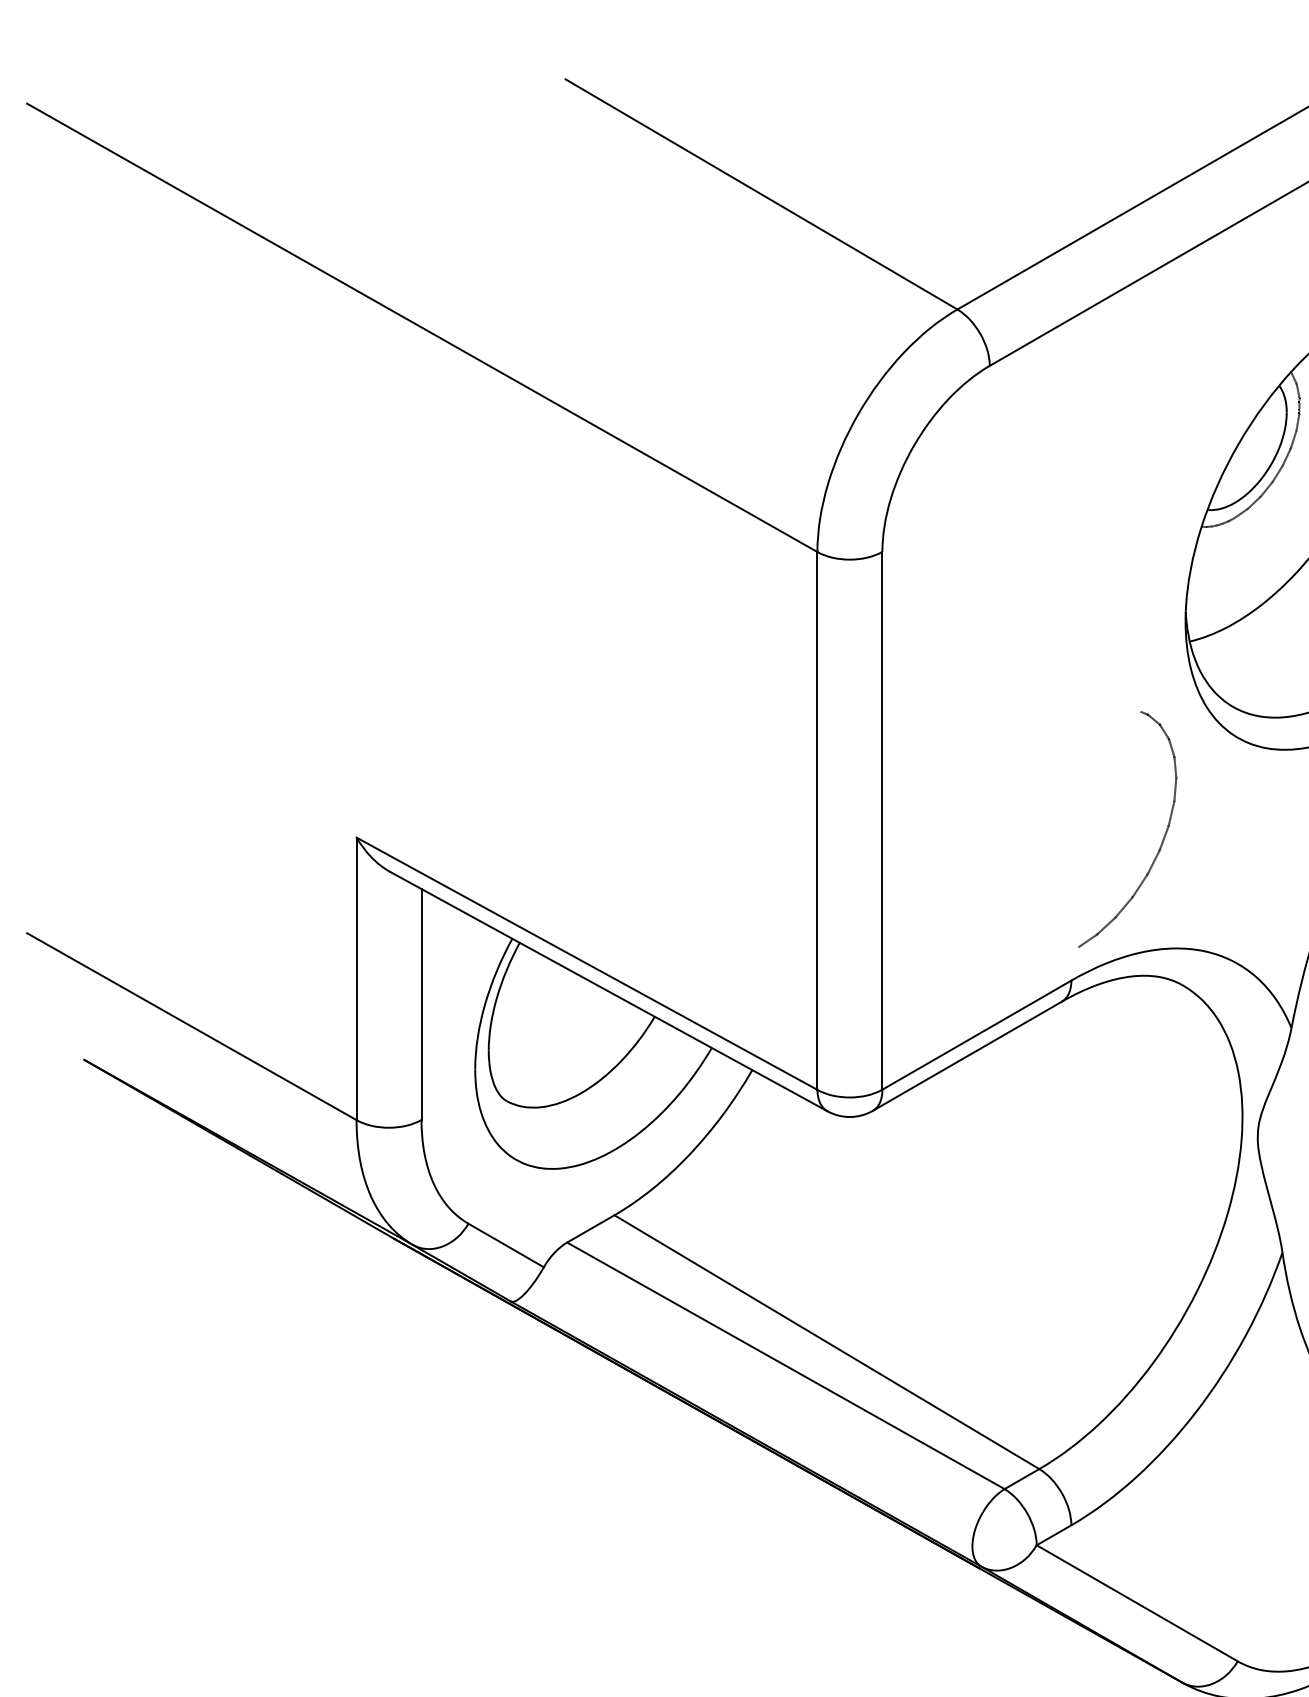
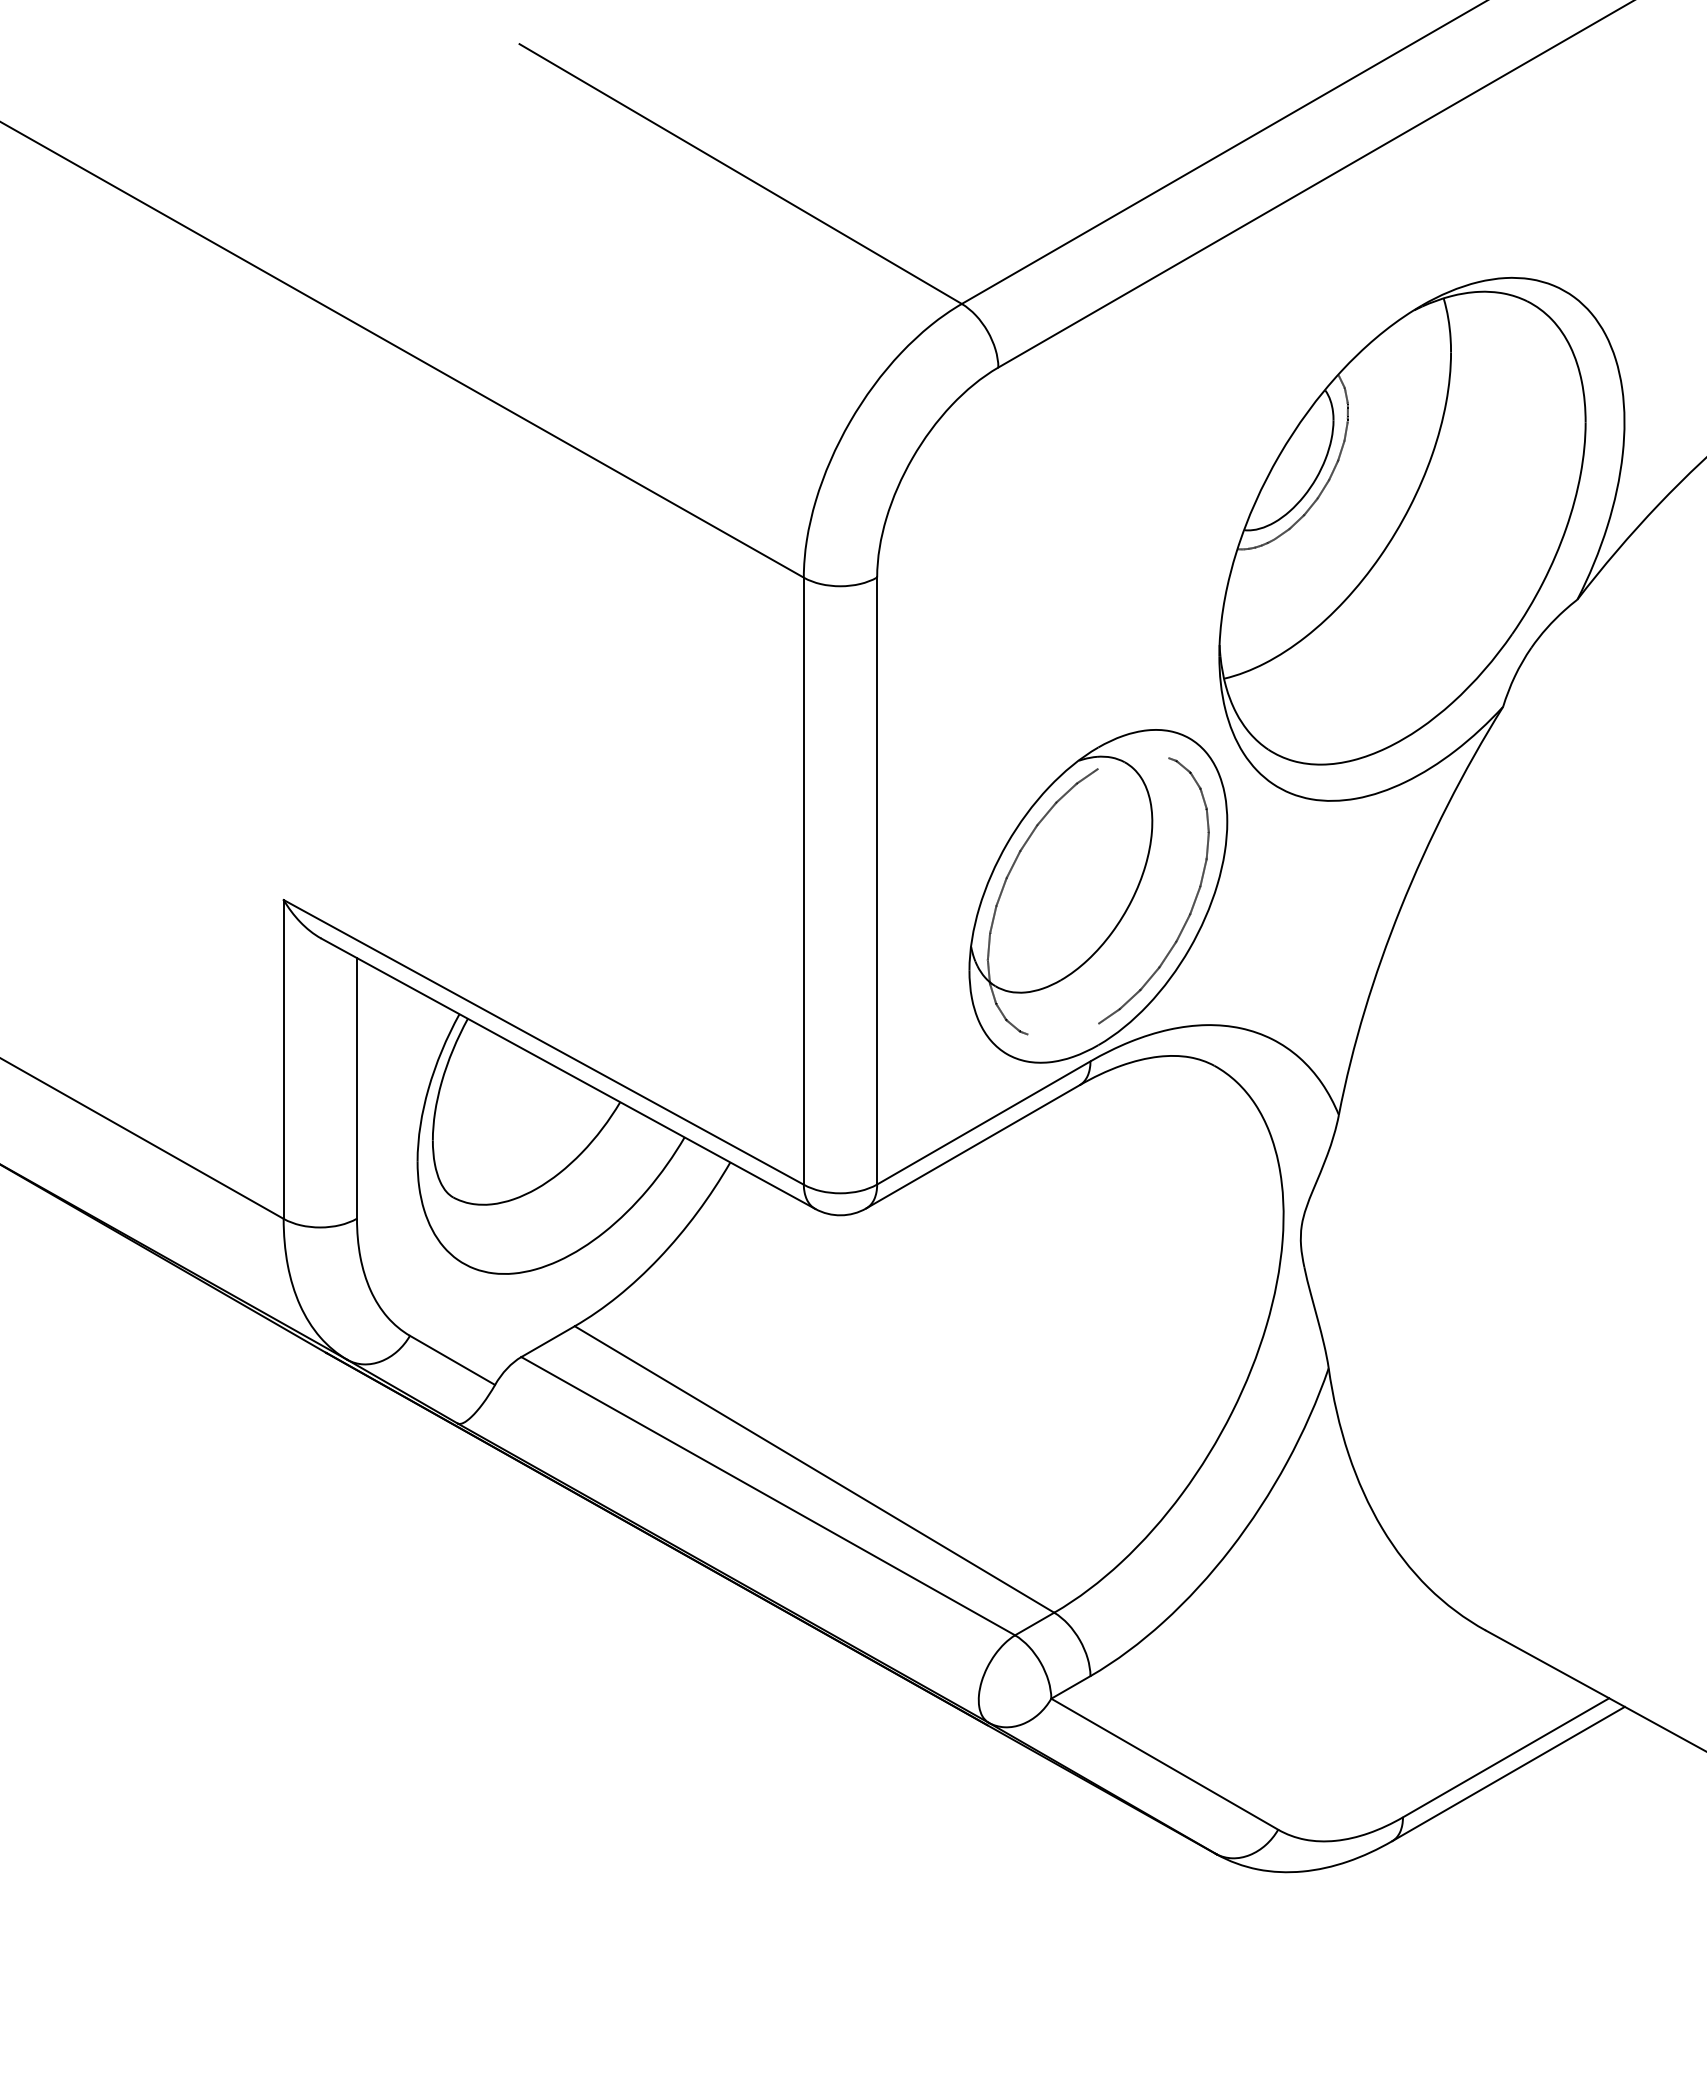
part: (1078, 834) -> (1098, 896), added

